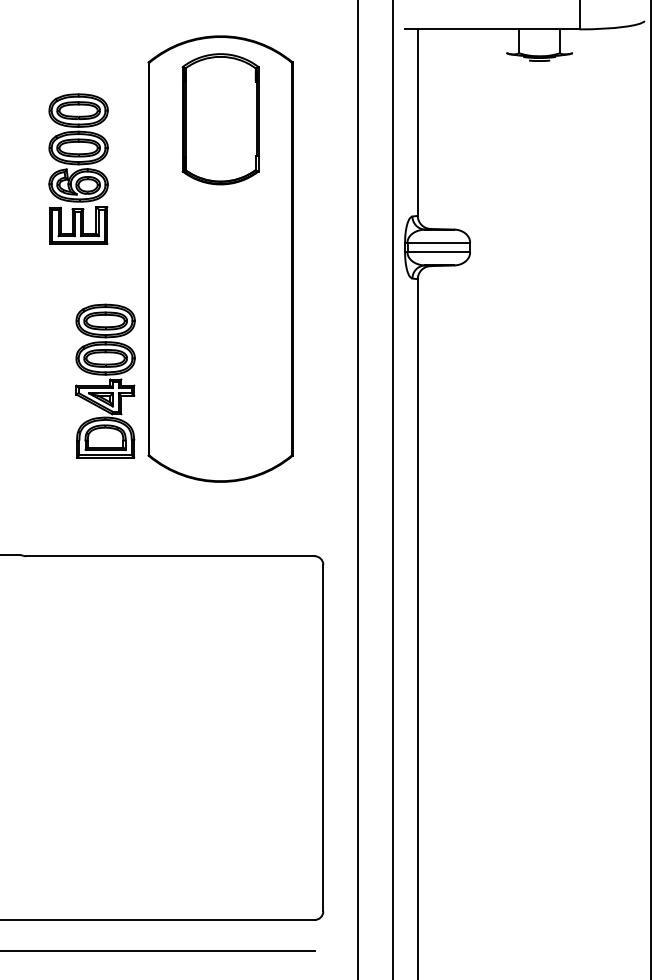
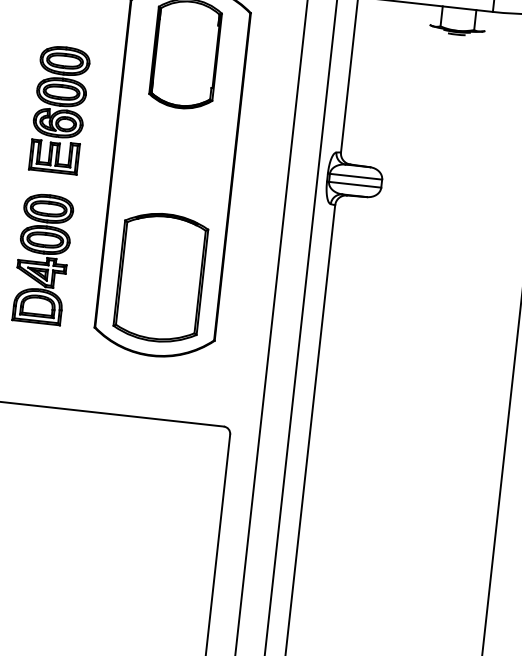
part: (78, 168) -> (59, 109), moved
part: (105, 380) -> (43, 258), moved
part: (220, 387) -> (160, 277), added

